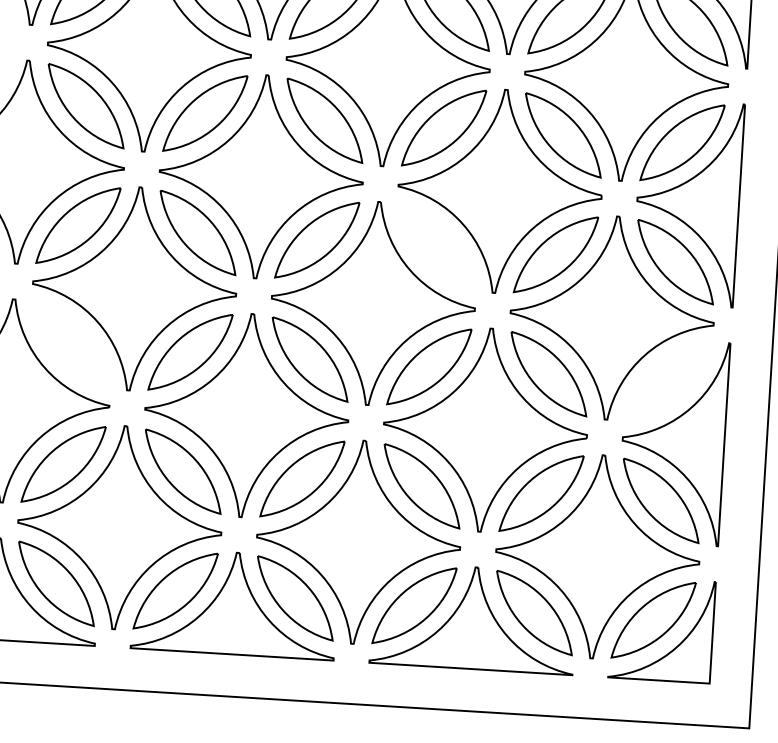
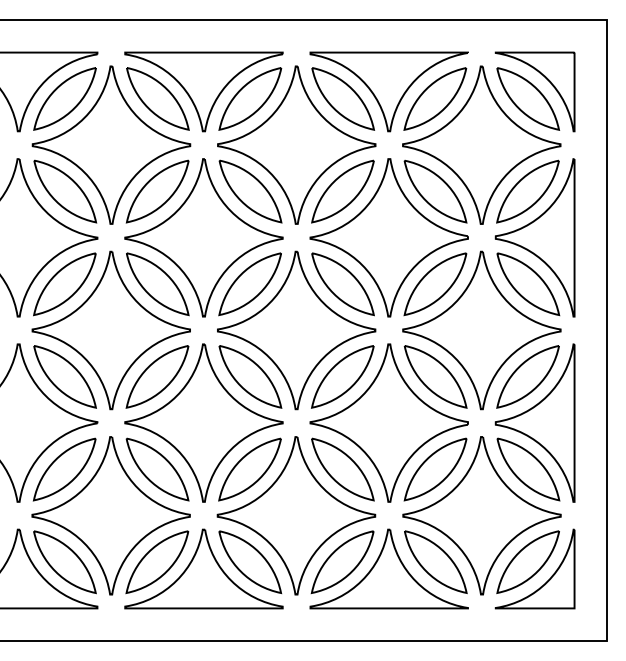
part: (436, 247) -> (342, 284), added
part: (70, 344) -> (64, 376), added
part: (667, 380) -> (527, 376), added

